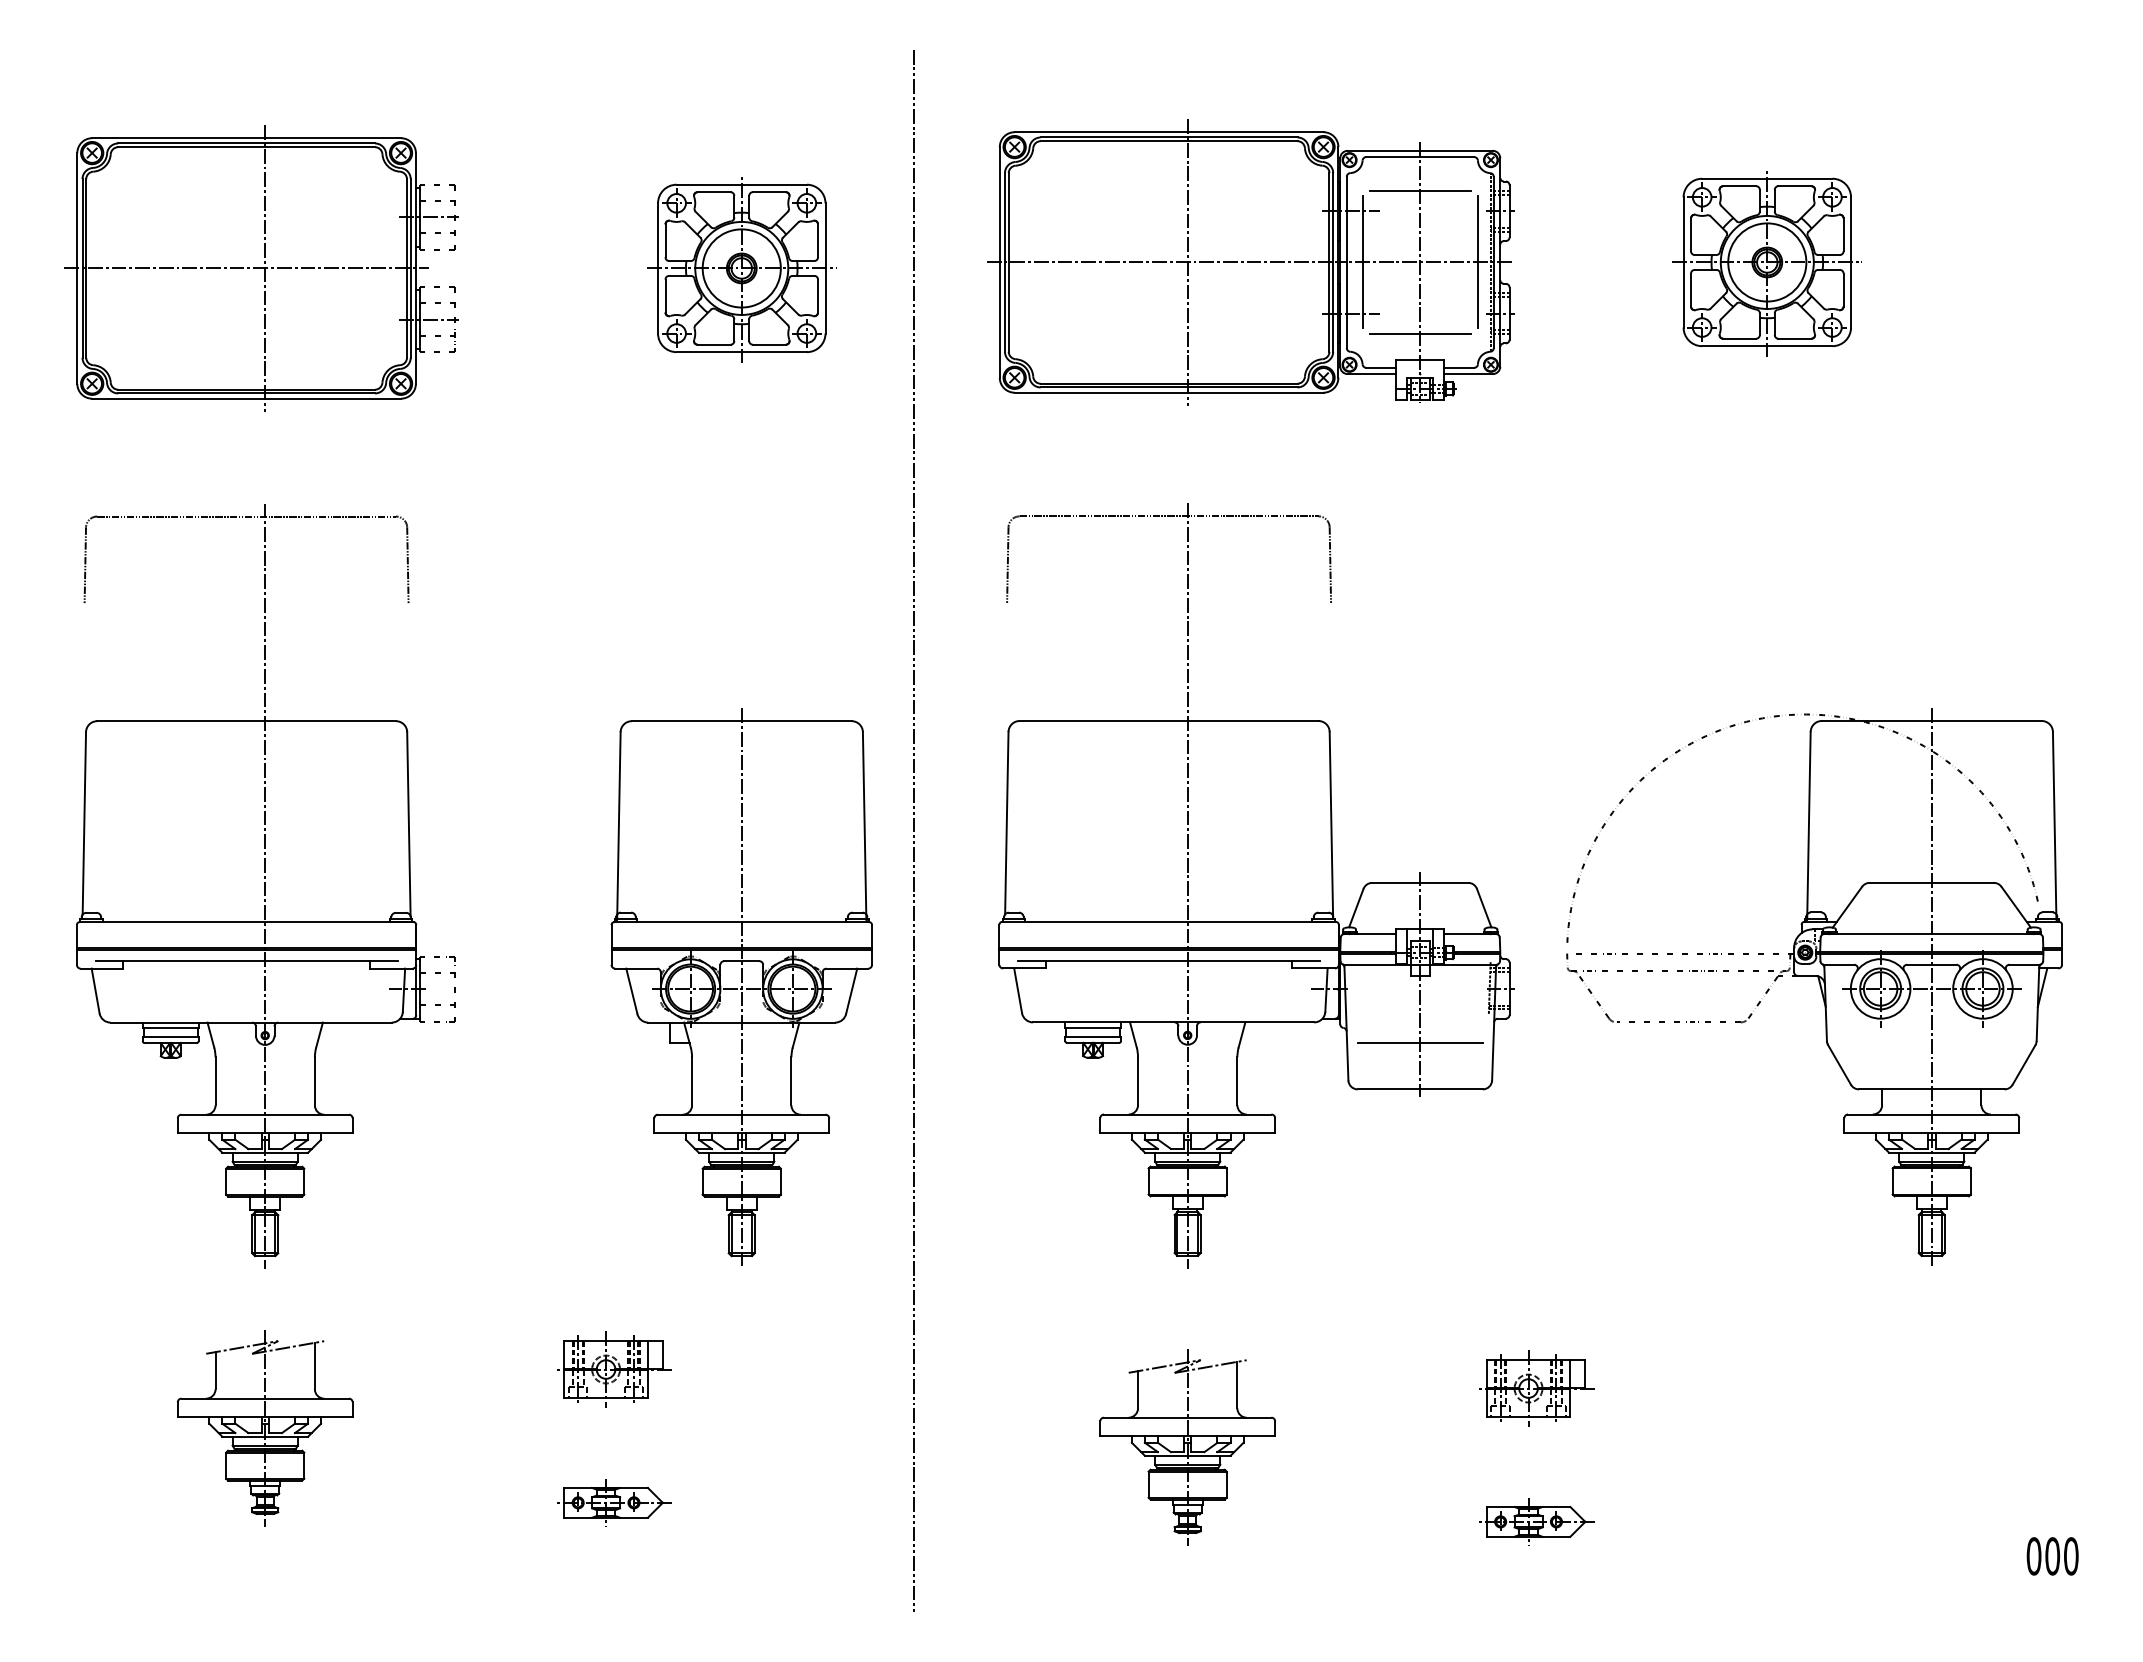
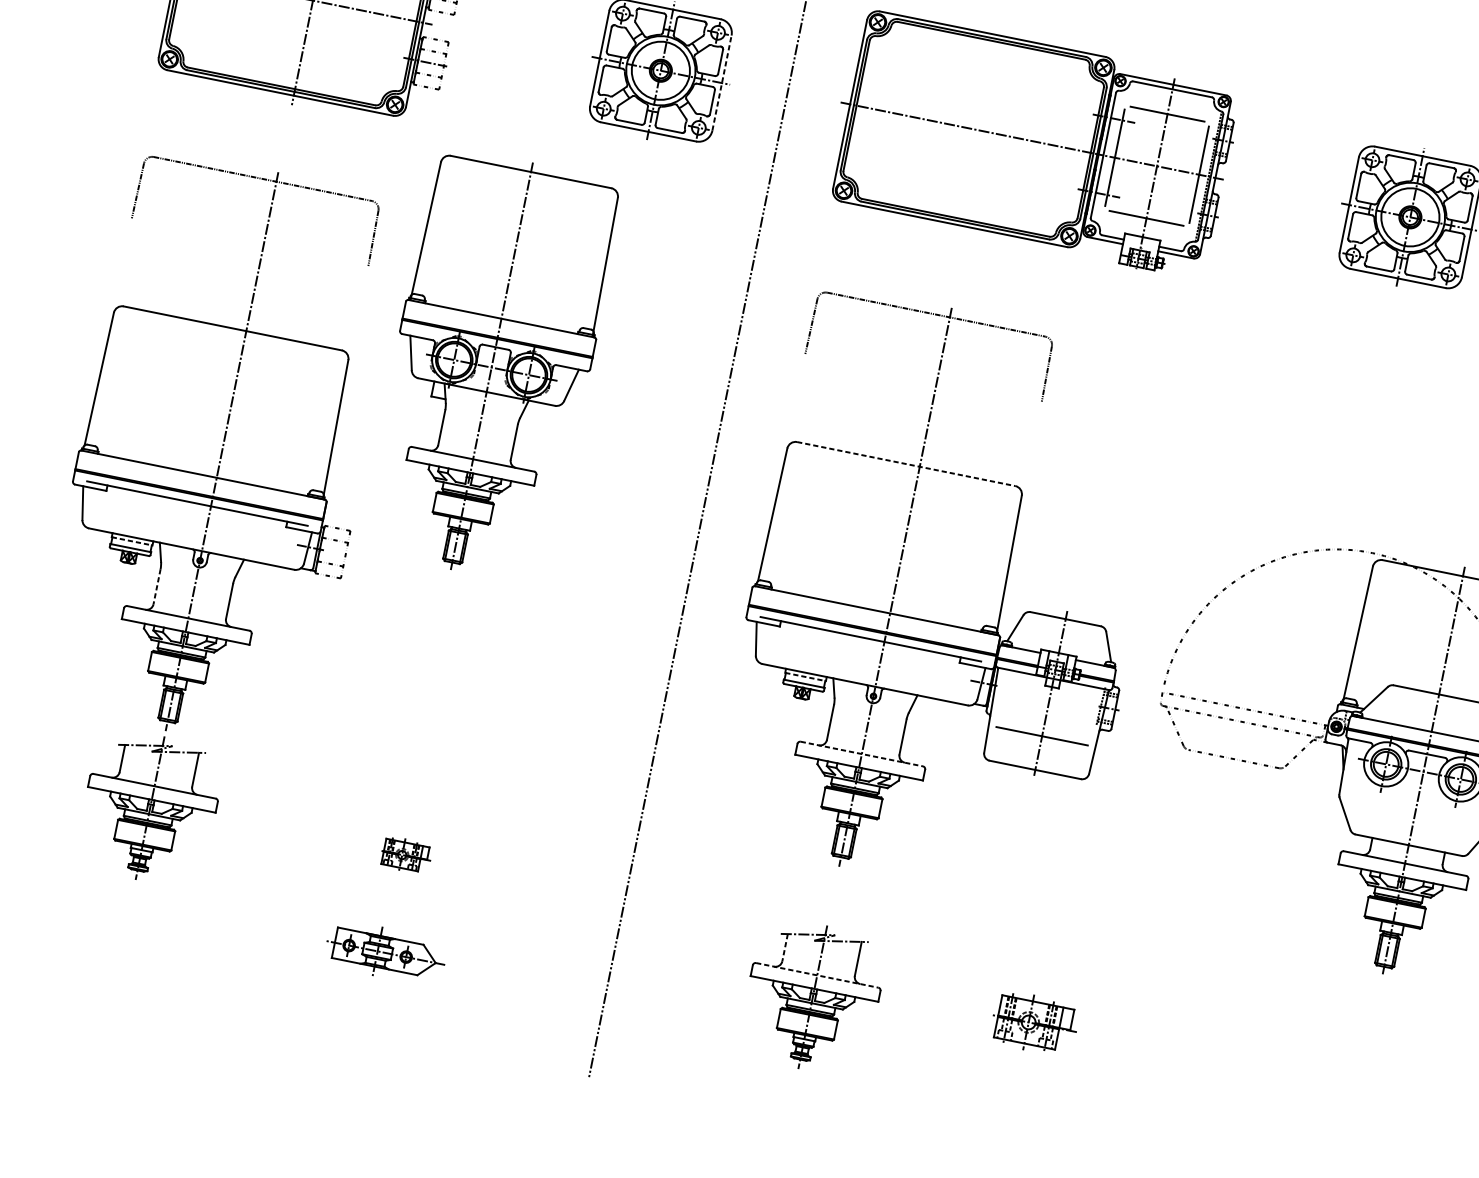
line: (1187, 262) -> (987, 132), removed
line: (825, 267) -> (722, 82), solid -> dashed
line: (1169, 721) -> (906, 464), solid -> dashed
part: (741, 986) -> (491, 365), moved
line: (170, 1028) -> (131, 541), solid -> dashed
line: (1093, 1028) -> (805, 677), solid -> dashed
line: (215, 1081) -> (157, 586), solid -> dashed
line: (1187, 1114) -> (861, 754), solid -> dashed
part: (614, 1369) -> (405, 855), size x0.6
part: (1536, 1388) -> (1034, 1023), moved
line: (1138, 1389) -> (785, 947), solid -> dashed
line: (1187, 1417) -> (817, 975), solid -> dashed
part: (265, 1428) -> (150, 808), moved
part: (614, 1502) -> (386, 952), size x1.4
part: (1536, 1521) -> (1056, 1102), removed

